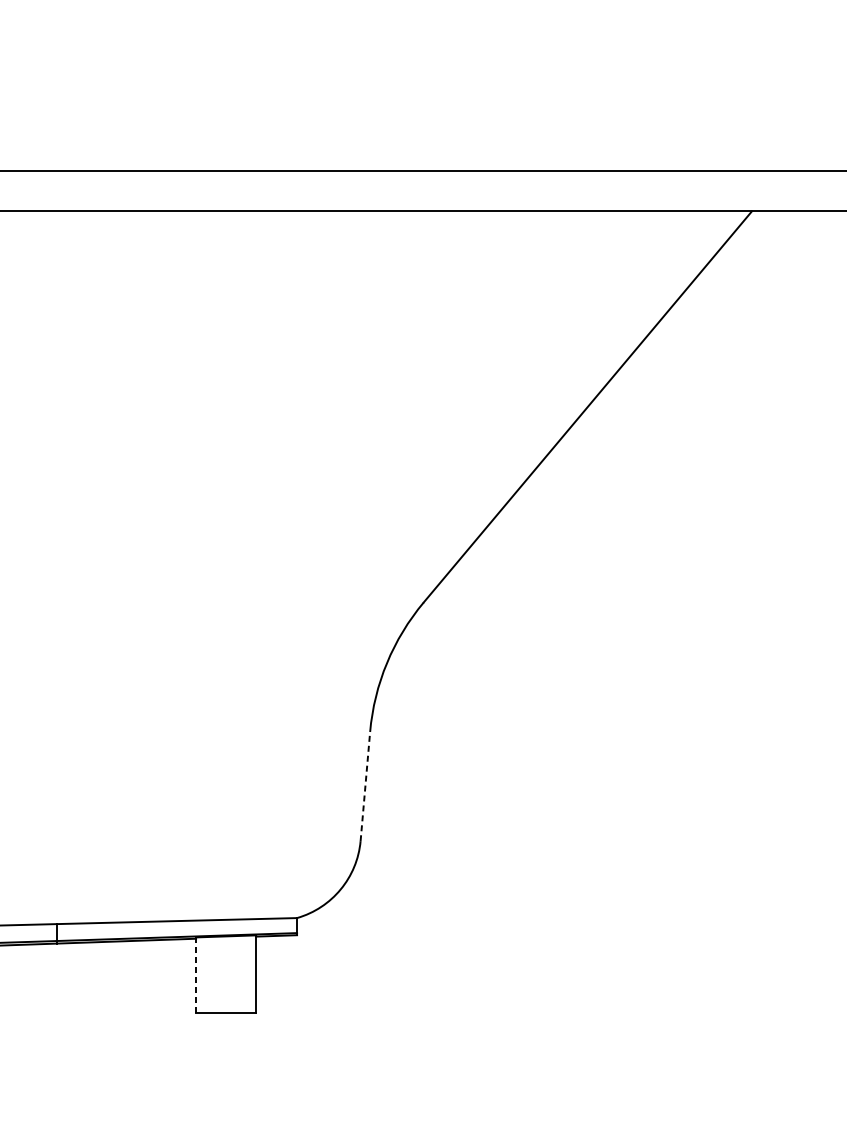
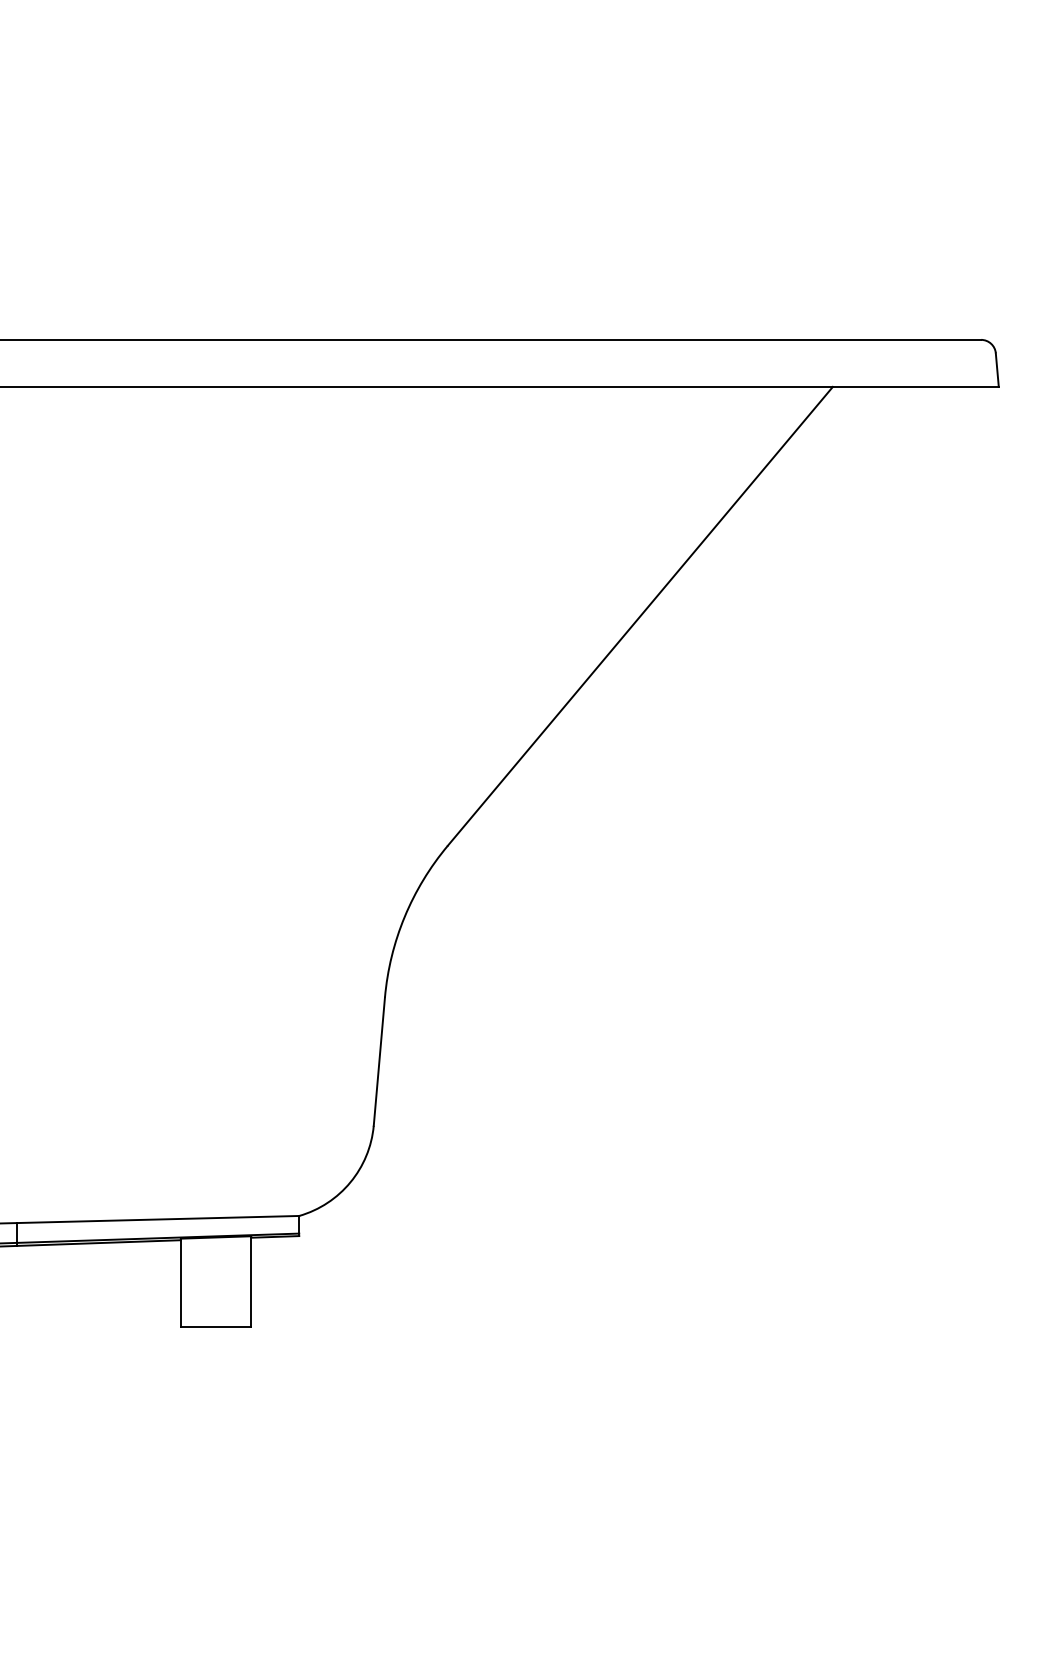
line: (365, 786) -> (379, 1061), dashed -> solid
line: (195, 975) -> (180, 1283), dashed -> solid

